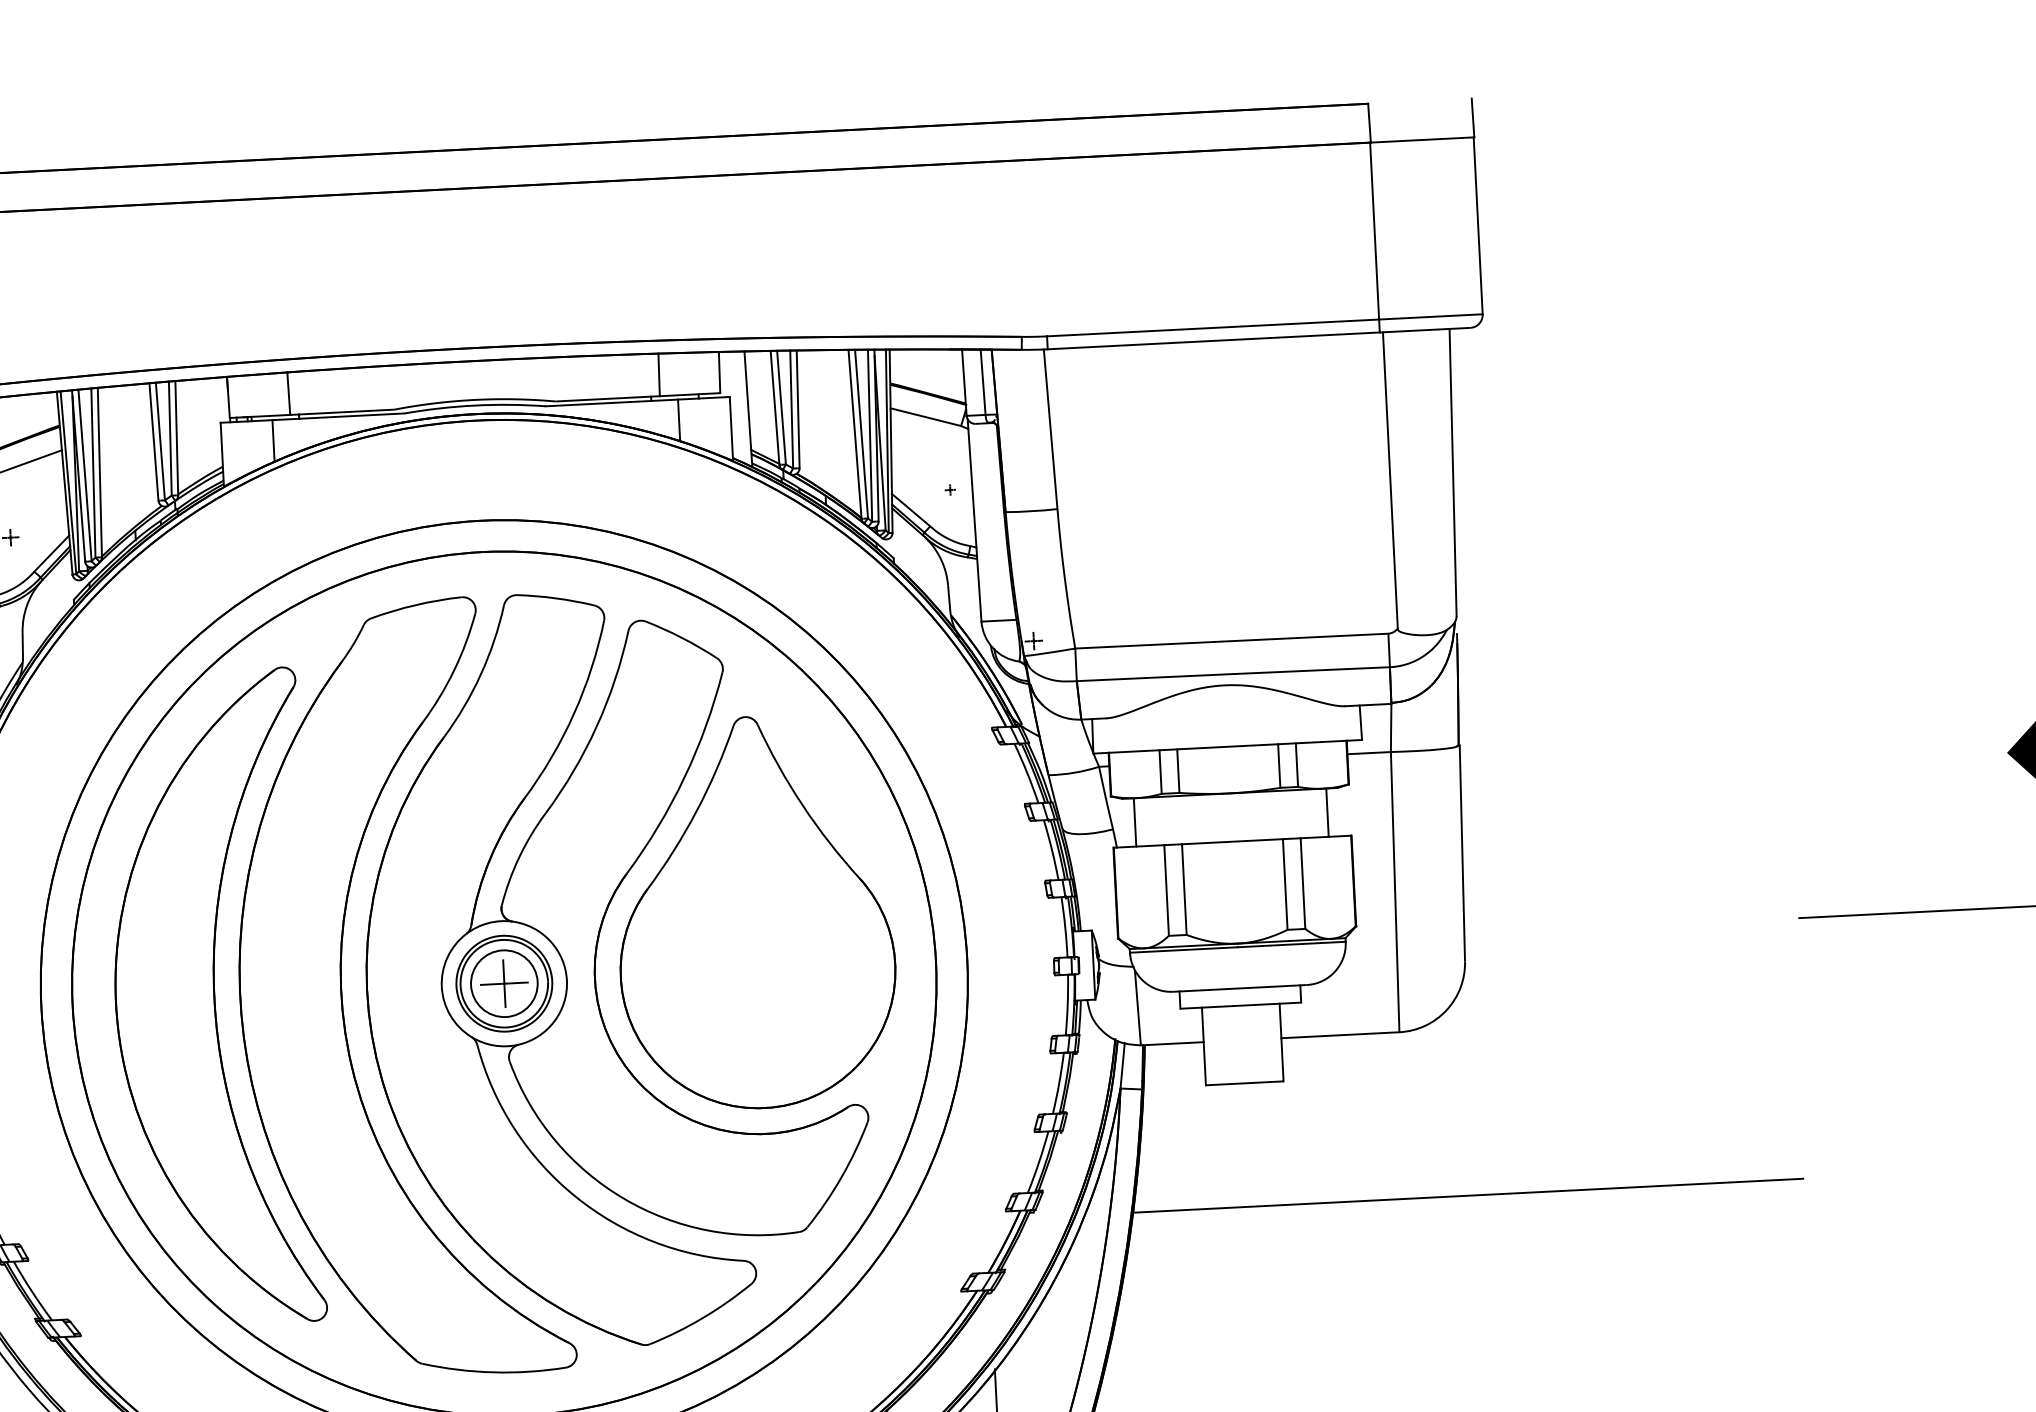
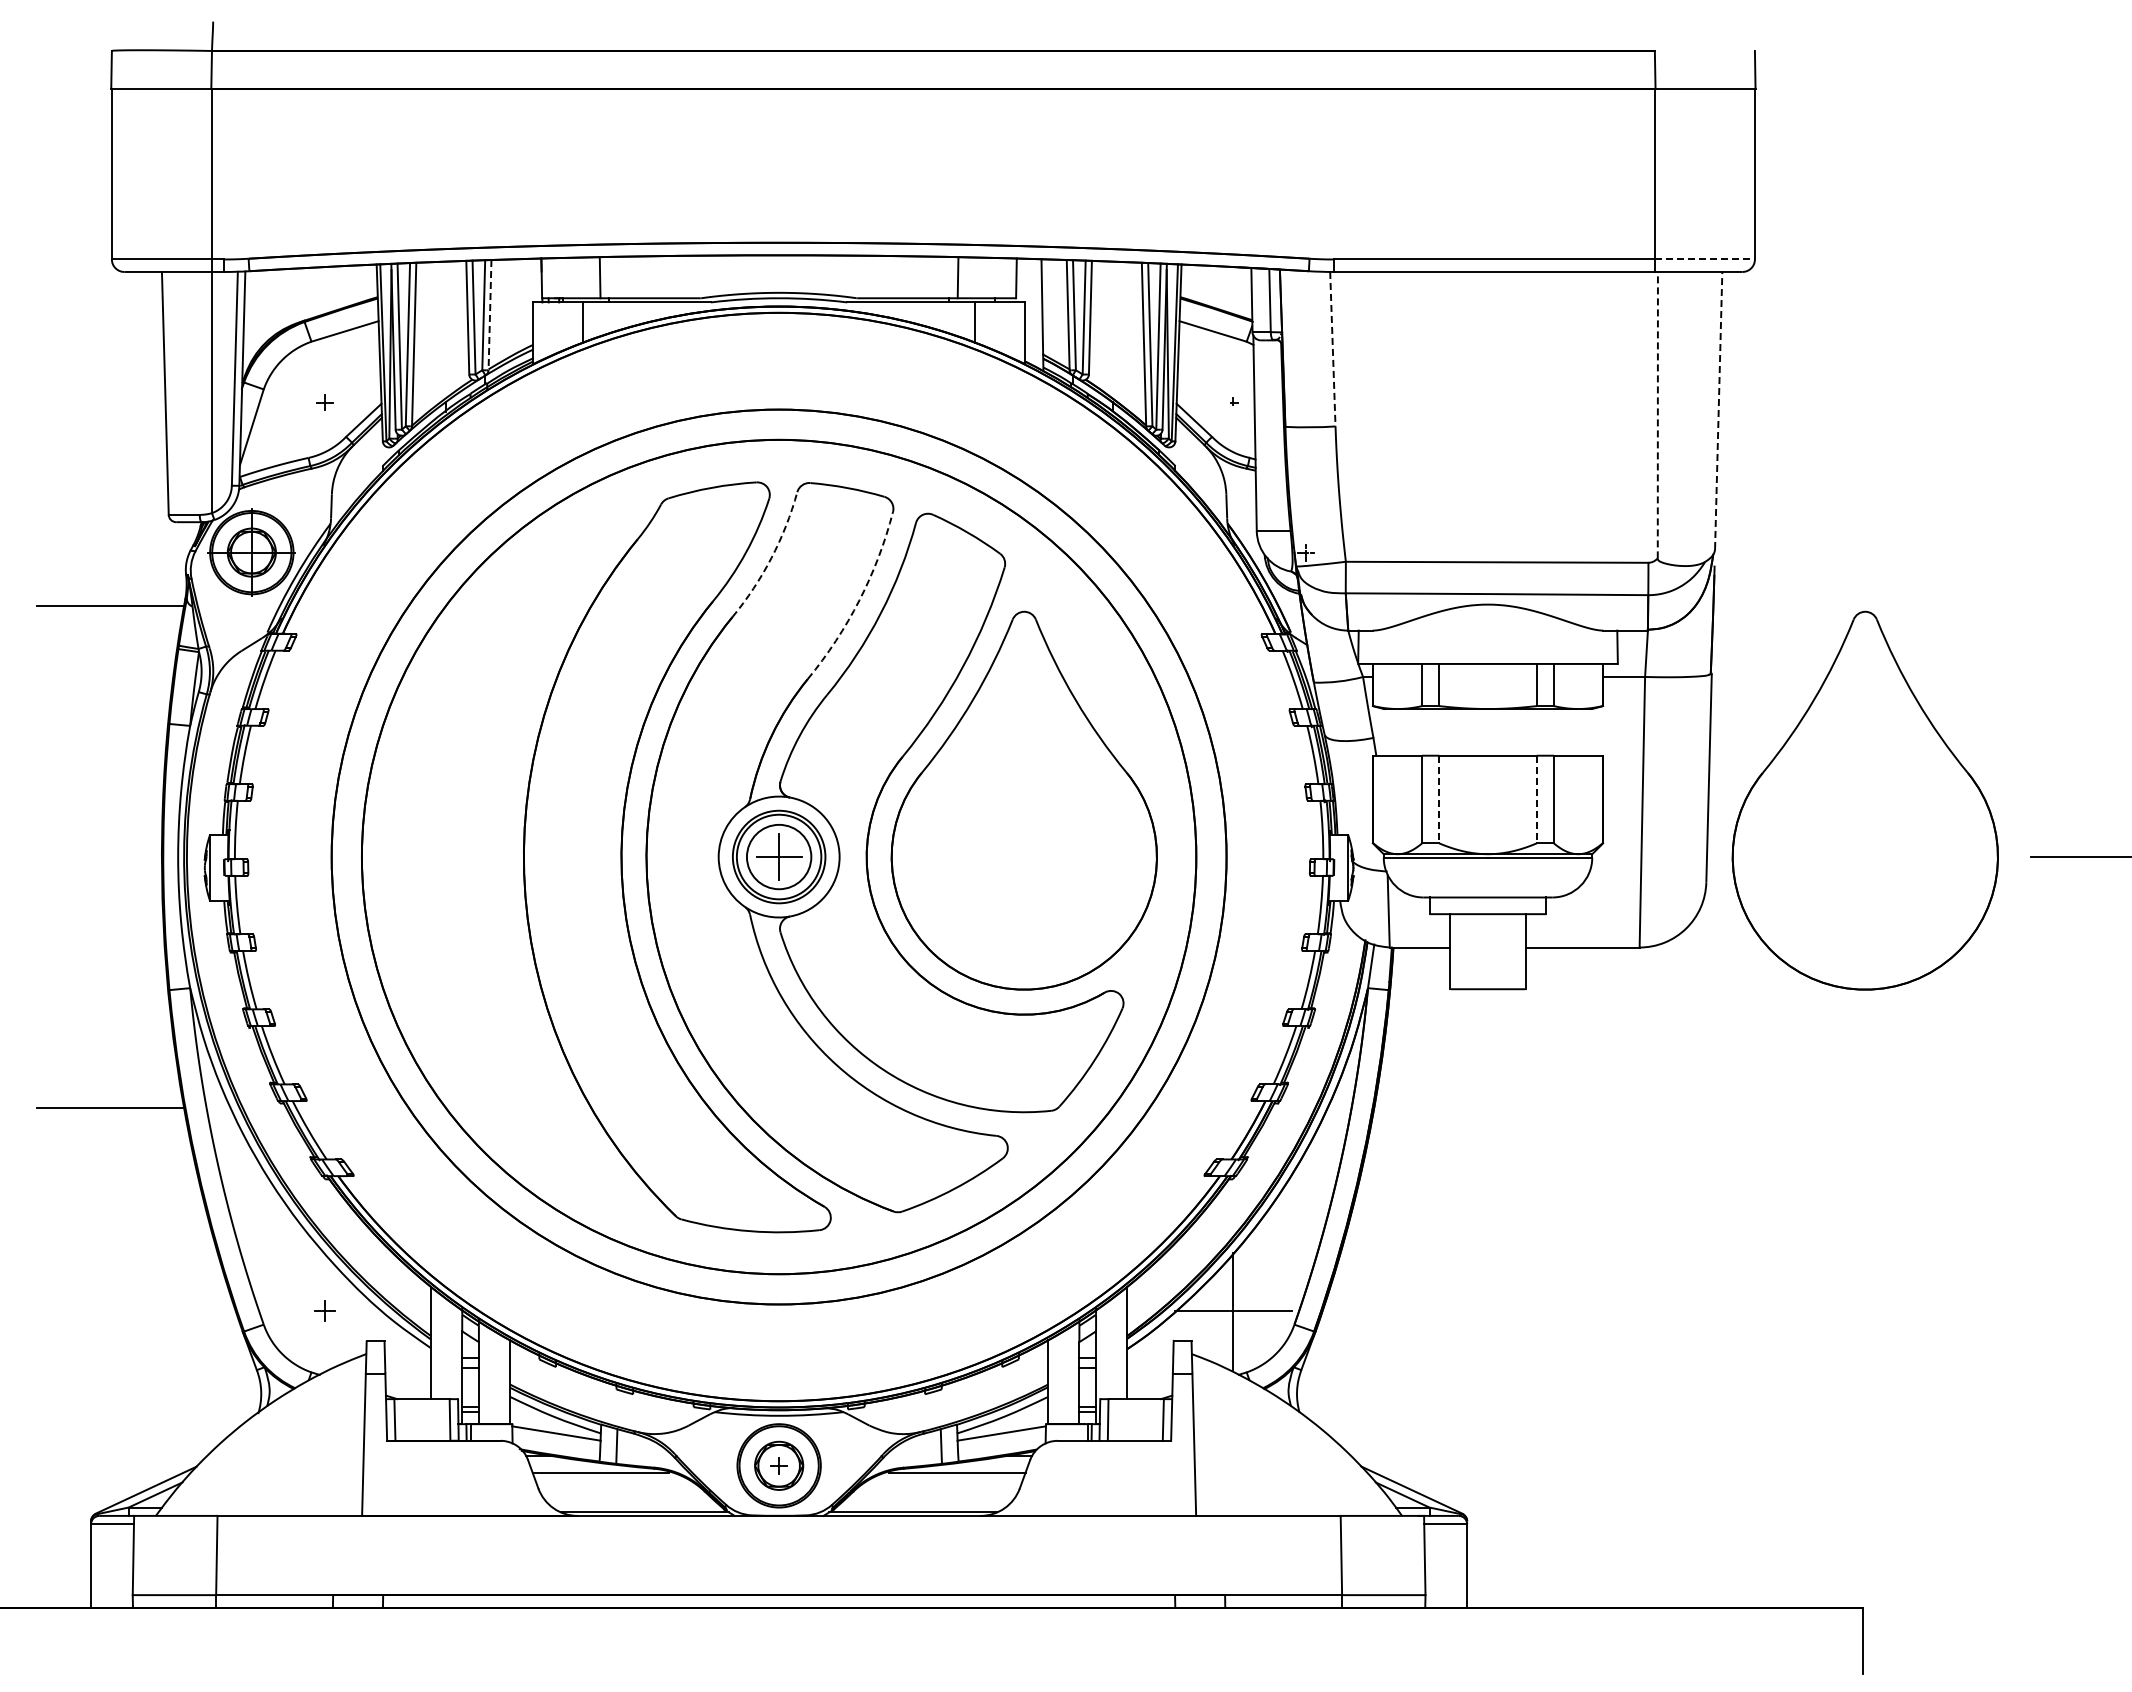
line: (1431, 316) -> (1705, 259), solid -> dashed
line: (1050, 429) -> (1332, 349), solid -> dashed
line: (177, 438) -> (490, 315), solid -> dashed
line: (1452, 472) -> (1718, 410), solid -> dashed
line: (1389, 479) -> (1657, 414), solid -> dashed
arc: (480, 675) -> (771, 558), solid -> dashed
arc: (574, 714) -> (859, 600), solid -> dashed
line: (1328, 812) -> (1581, 732), removed
line: (1135, 822) -> (1395, 732), removed
part: (1624, 868) -> (1864, 800), added
line: (1284, 884) -> (1536, 799), solid -> dashed
line: (1184, 889) -> (1439, 799), solid -> dashed
part: (212, 997) -> (497, 856), removed
line: (1467, 1195) -> (1697, 1108), removed

